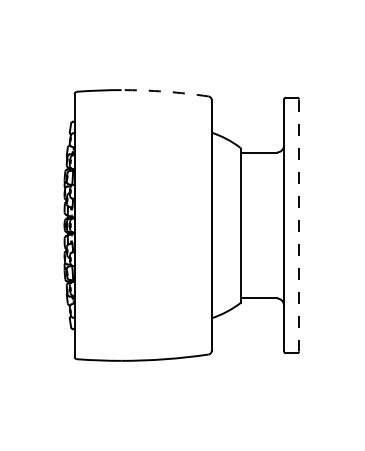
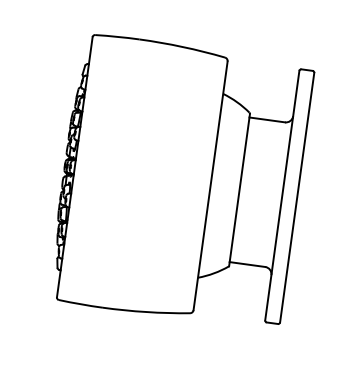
arc: (165, 91) -> (182, 46), dashed -> solid
line: (299, 225) -> (297, 197), dashed -> solid

